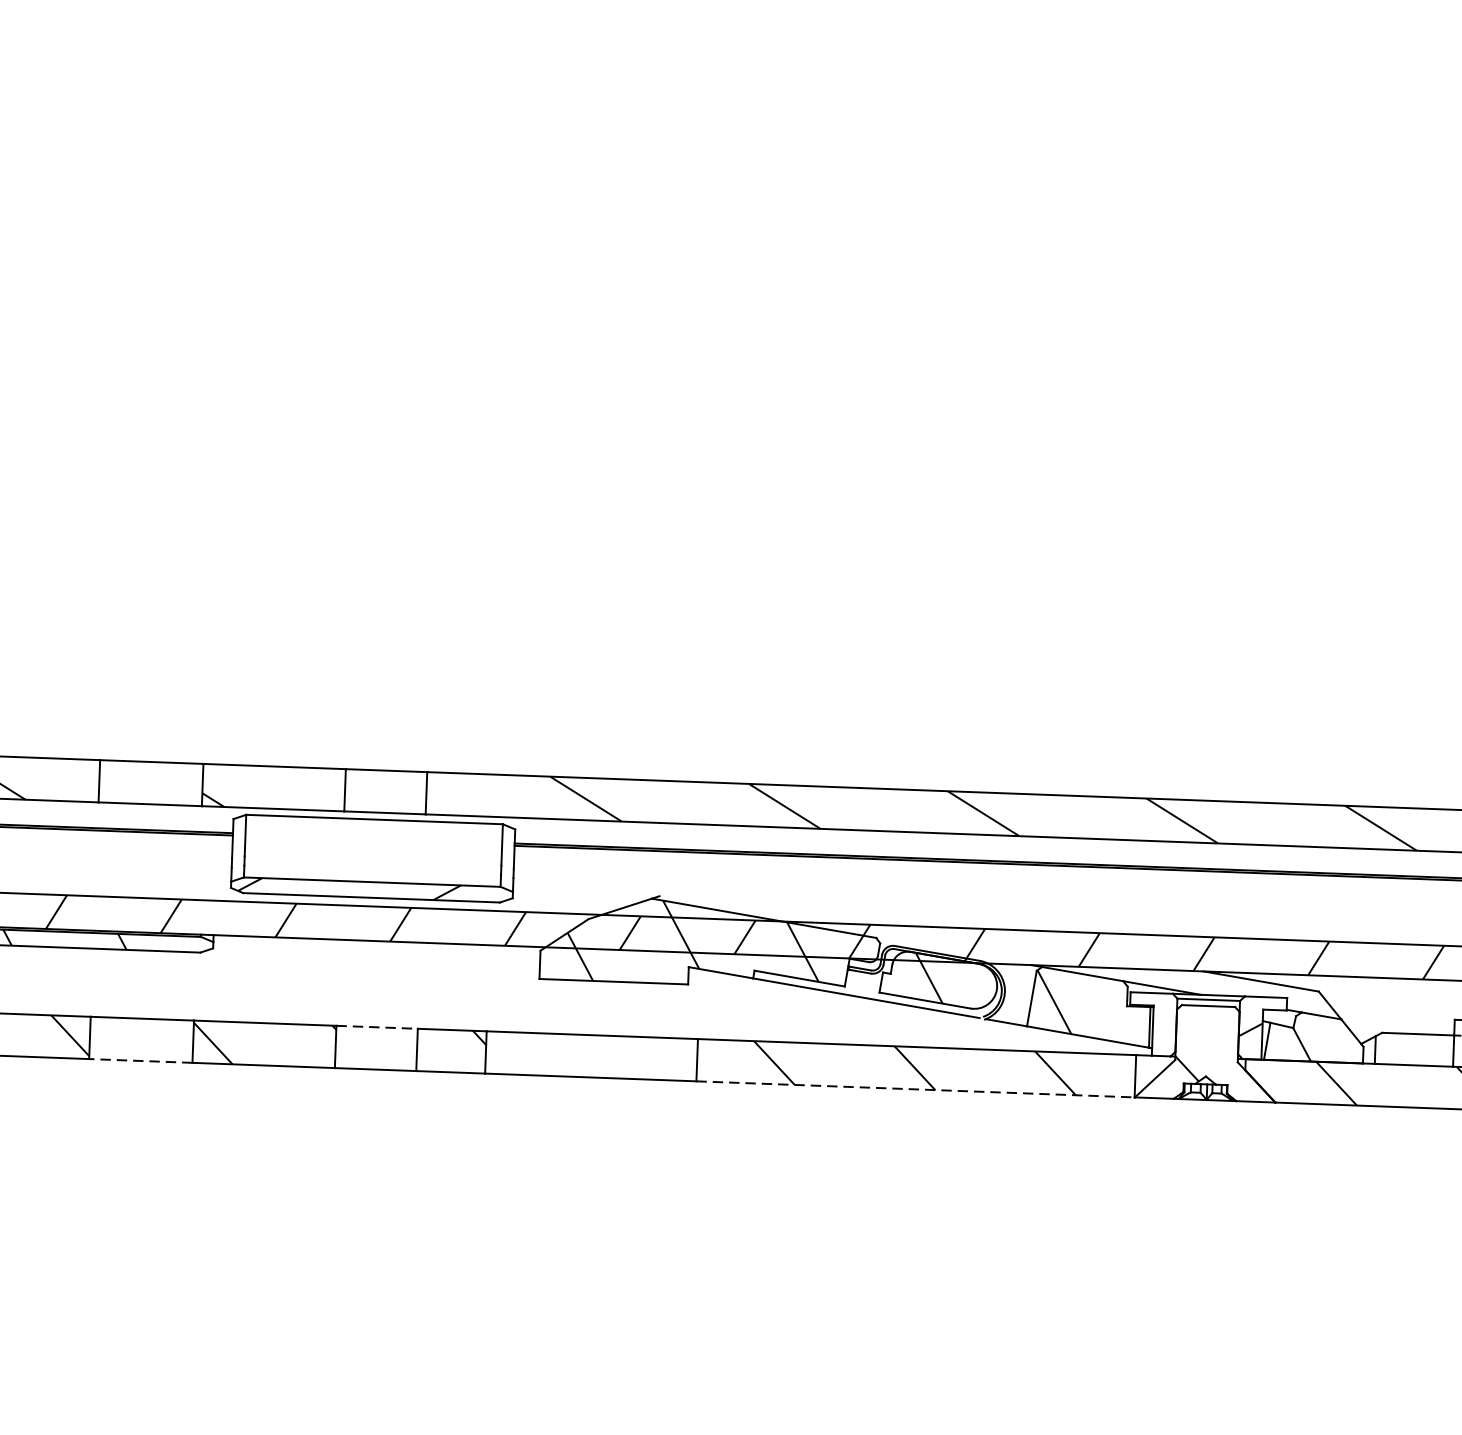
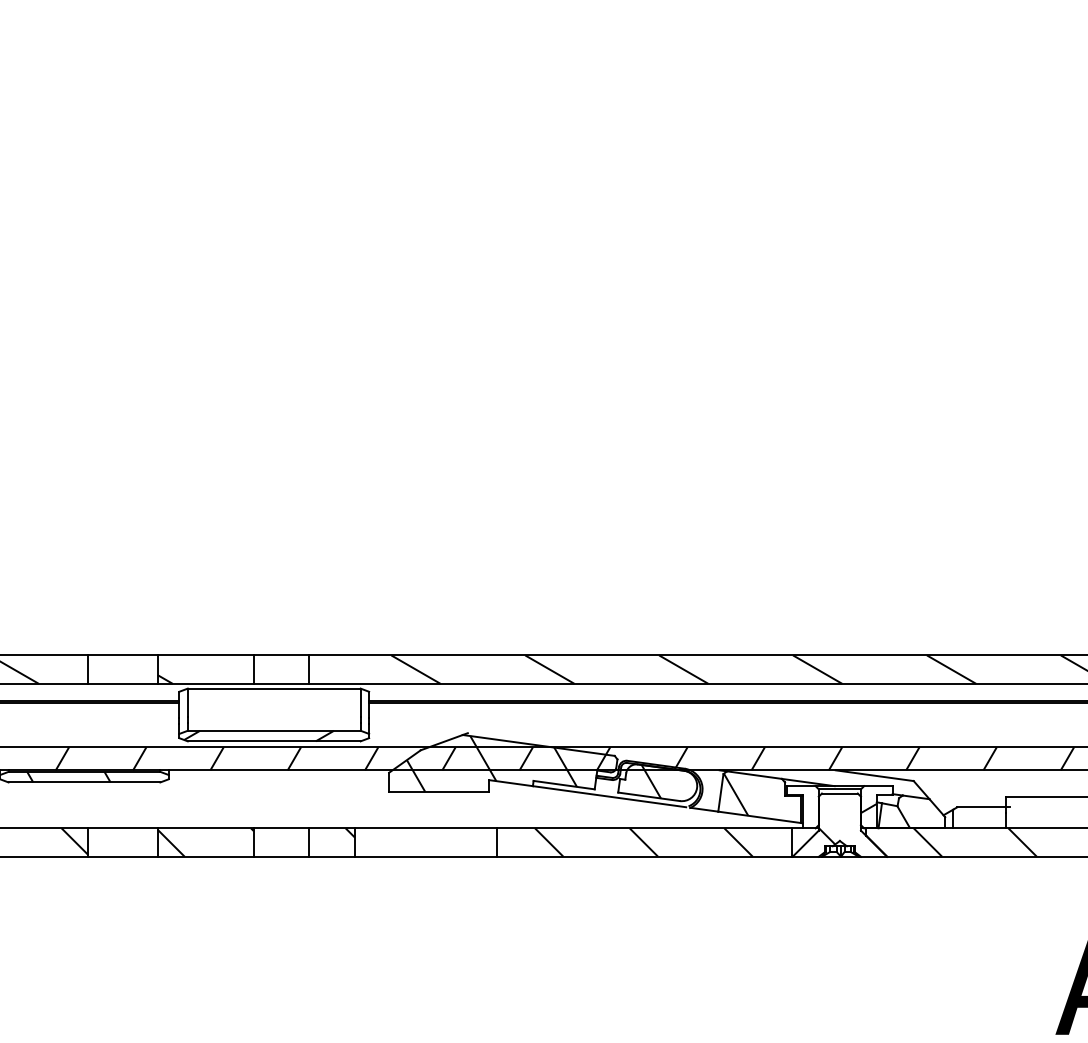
line: (377, 1027) -> (281, 828), dashed -> solid
line: (140, 1060) -> (122, 856), dashed -> solid
line: (915, 1088) -> (644, 856), dashed -> solid

